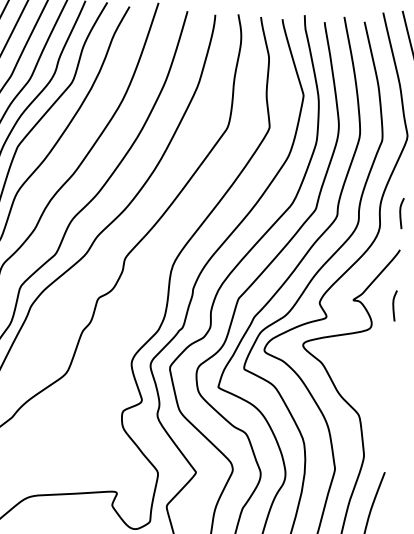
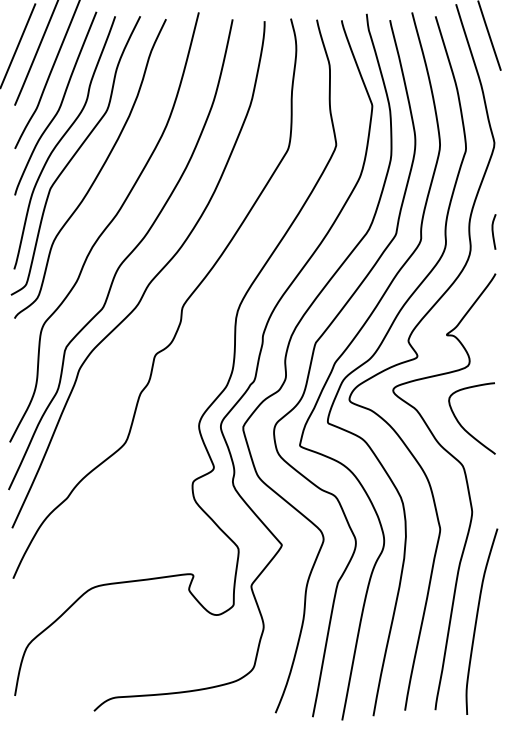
curve: (394, 305) -> (493, 337), removed
curve: (361, 380) -> (462, 425), added

